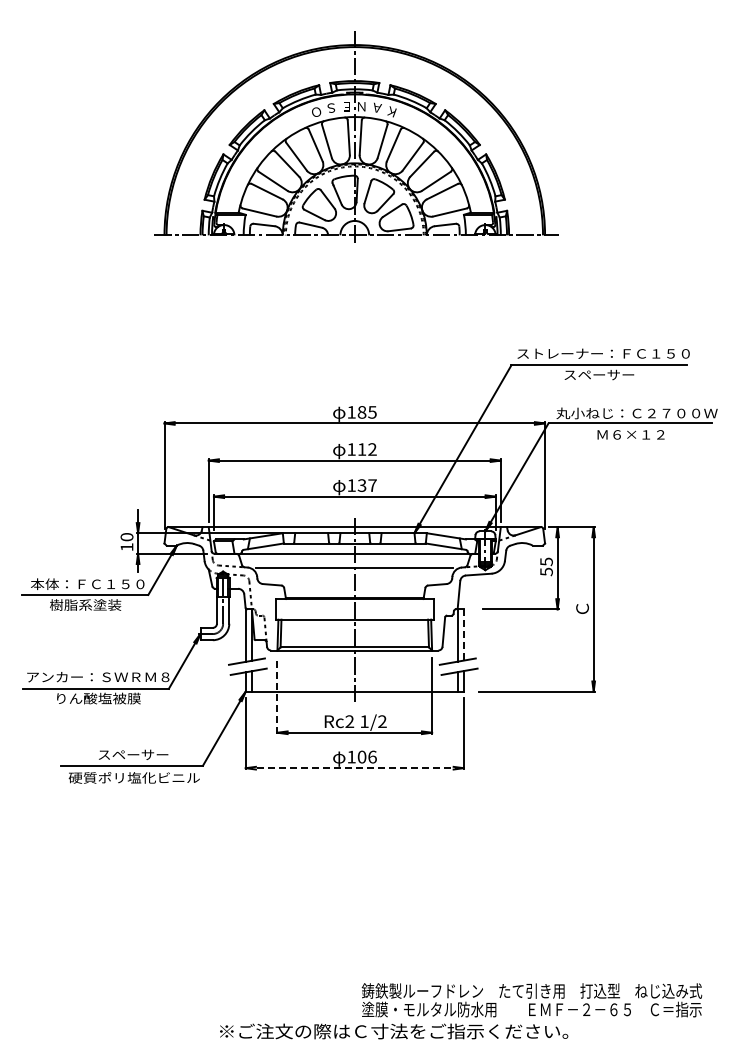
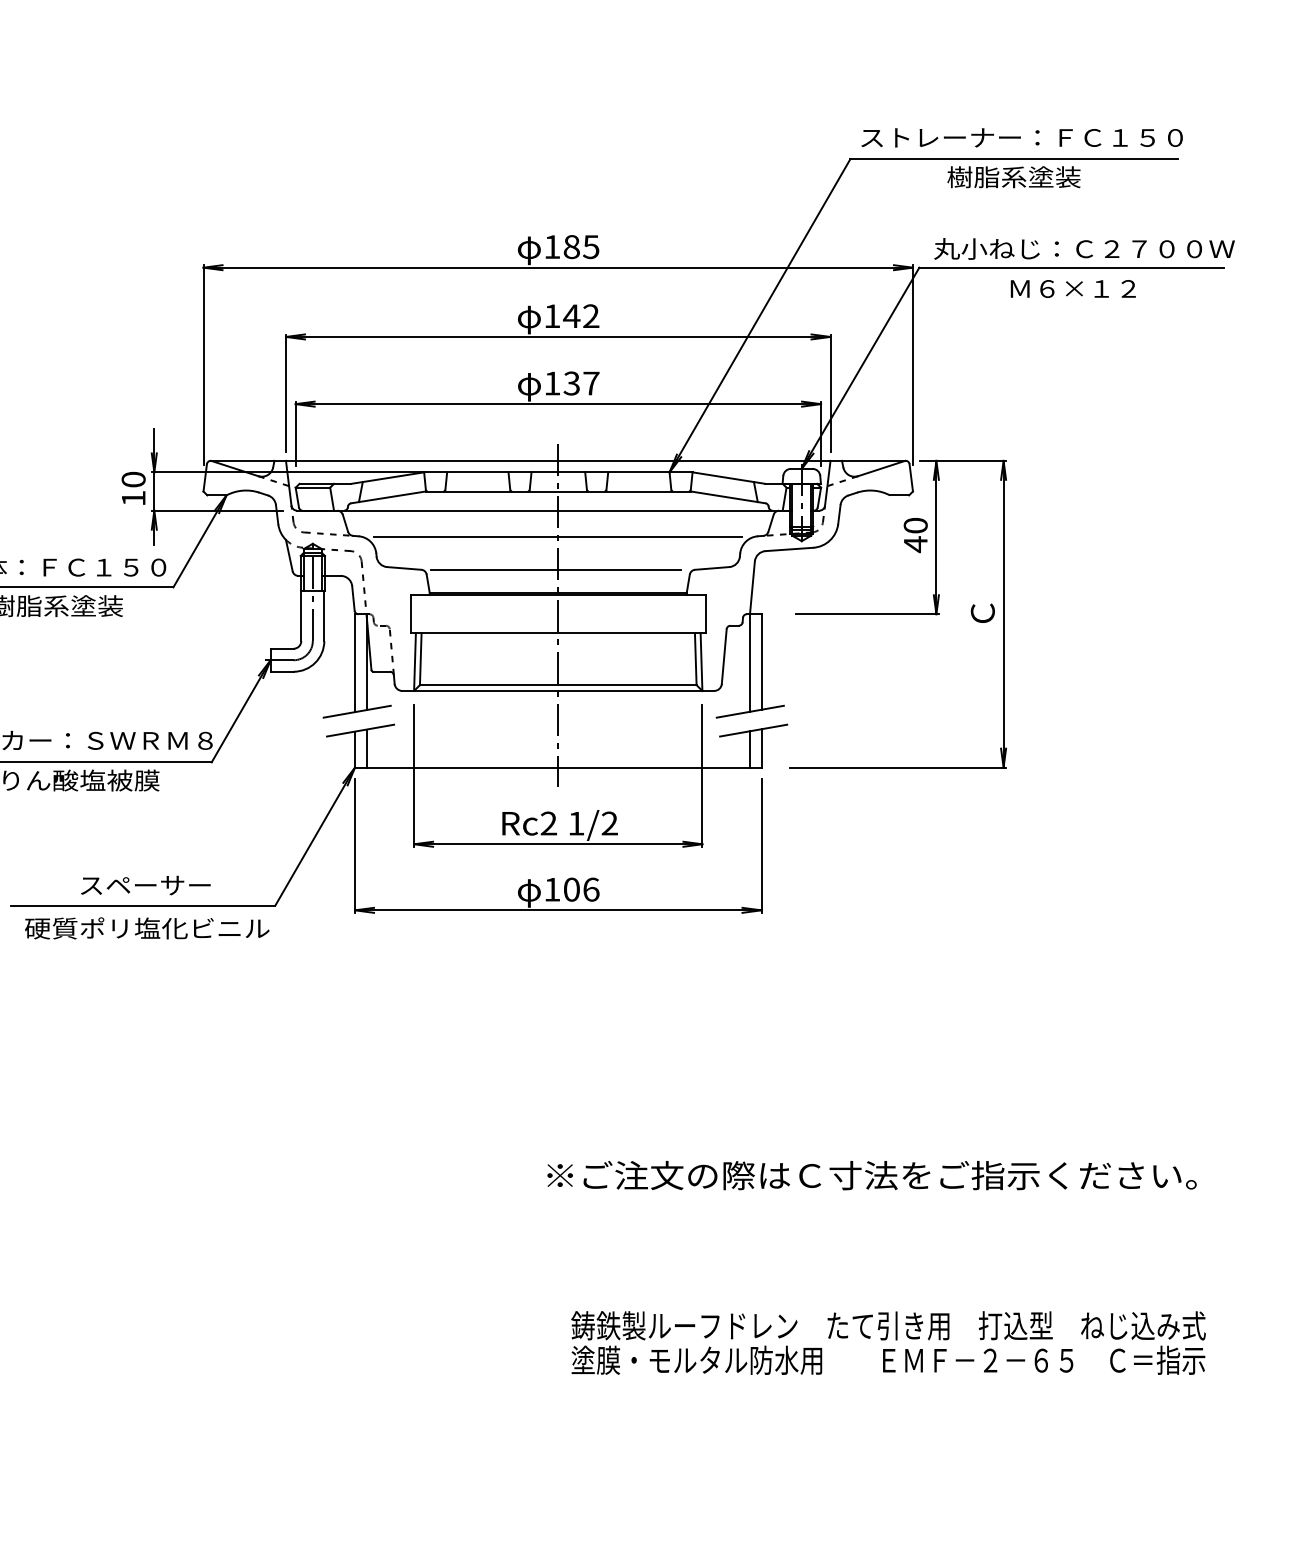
text: (598, 374) -> (1012, 176), スペーサー -> 樹脂系塗装
text: (361, 449) -> (570, 316), 112 -> 142
text: (546, 566) -> (915, 534), 55 -> 40
line: (353, 585) -> (555, 569), added
line: (463, 634) -> (760, 661), dashed -> solid
line: (277, 696) -> (414, 776), dashed -> solid
line: (355, 768) -> (559, 910), dashed -> solid
text: (394, 1031) -> (872, 1175), moved

